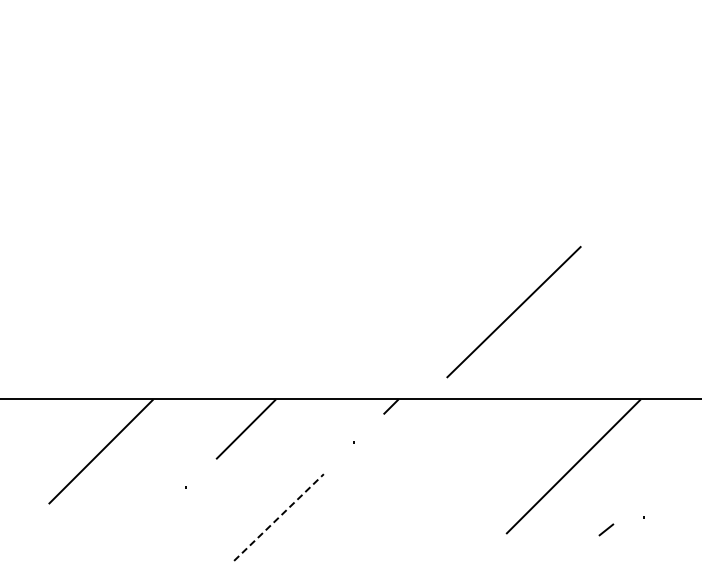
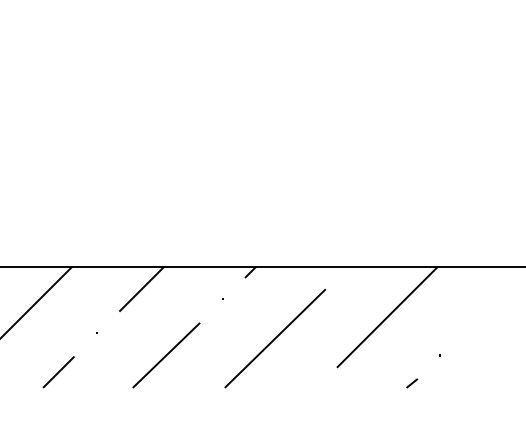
line: (513, 312) -> (274, 338), moved
line: (279, 517) -> (166, 355), dashed -> solid
line: (606, 529) -> (412, 383), moved
line: (135, 539) -> (58, 371), added

